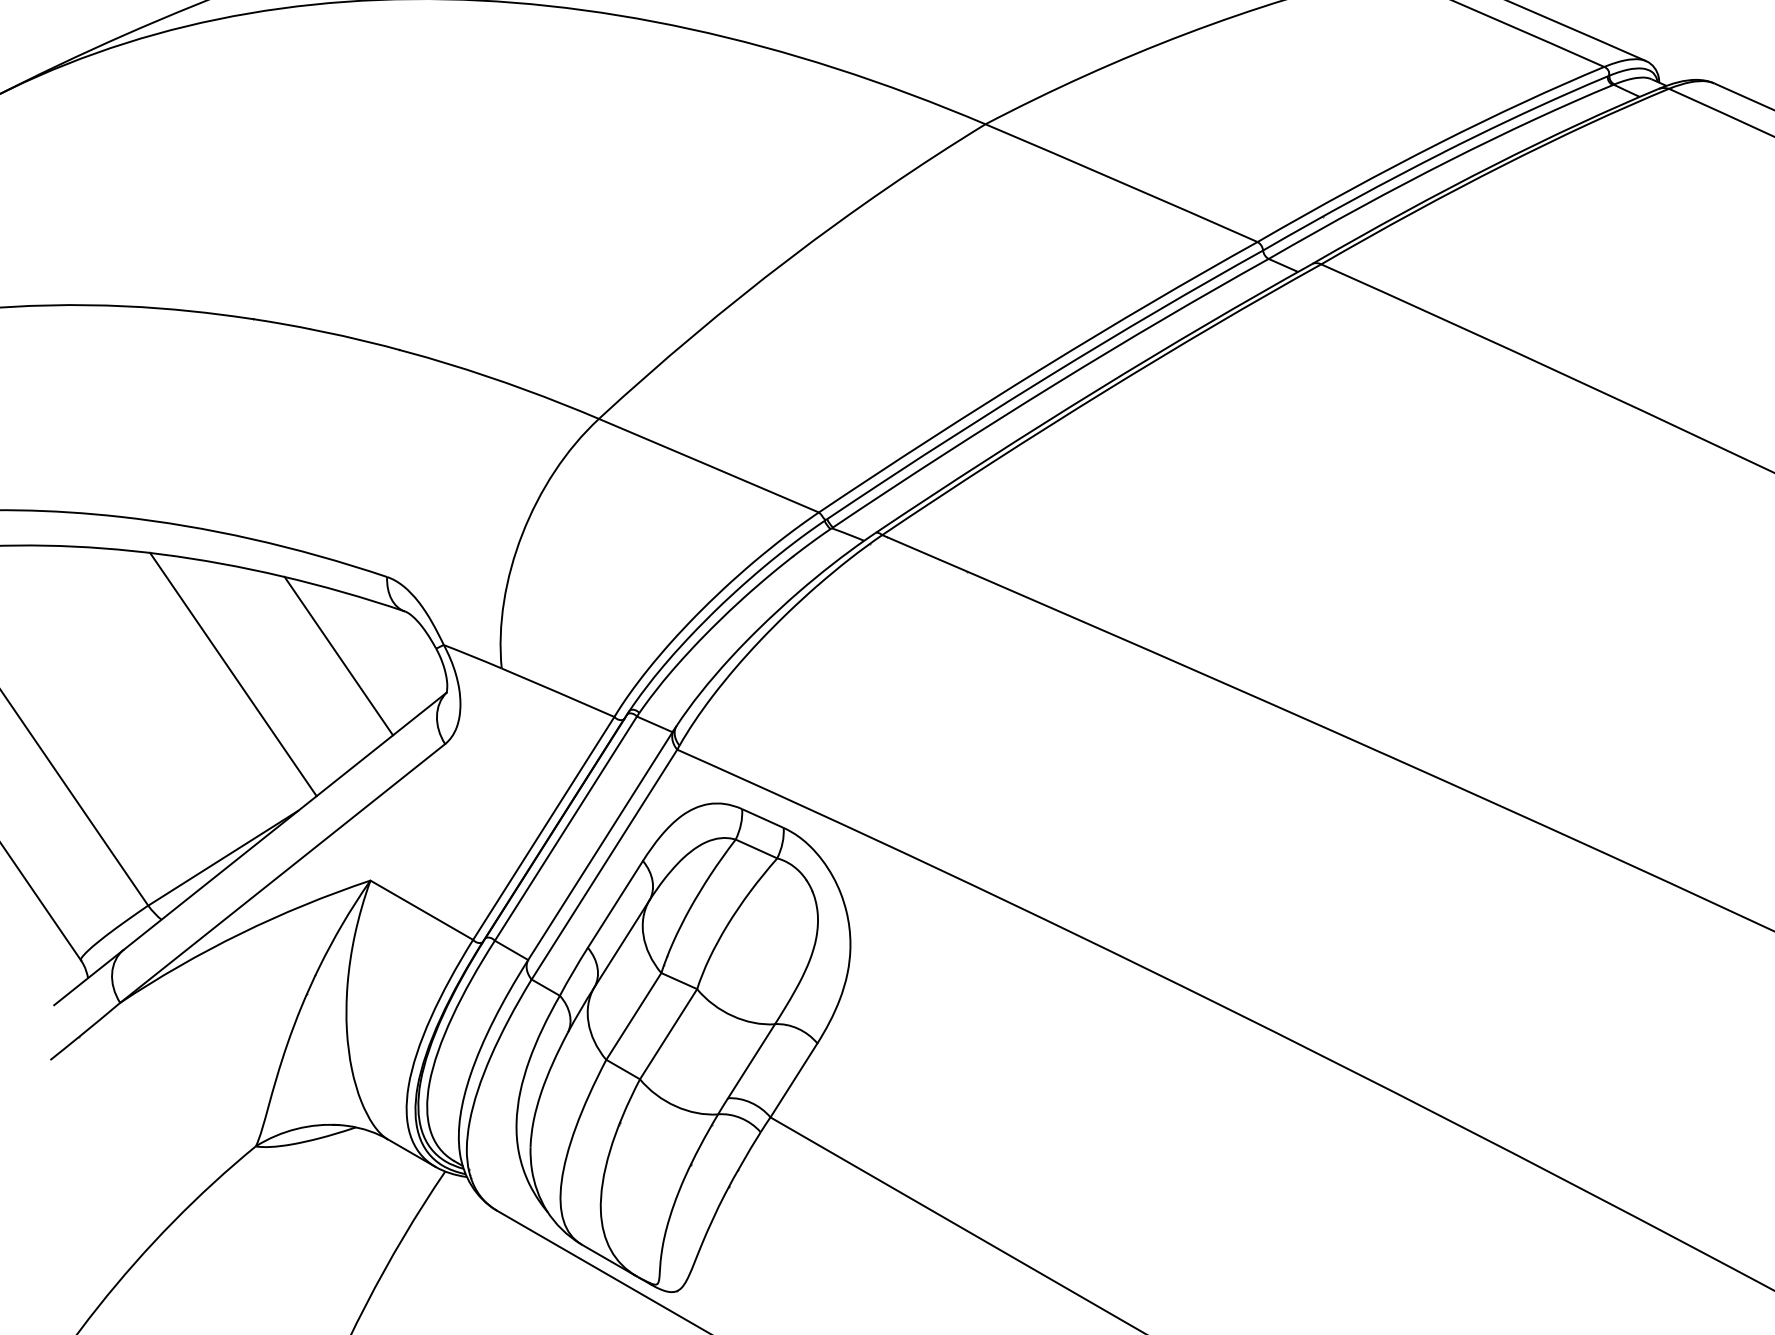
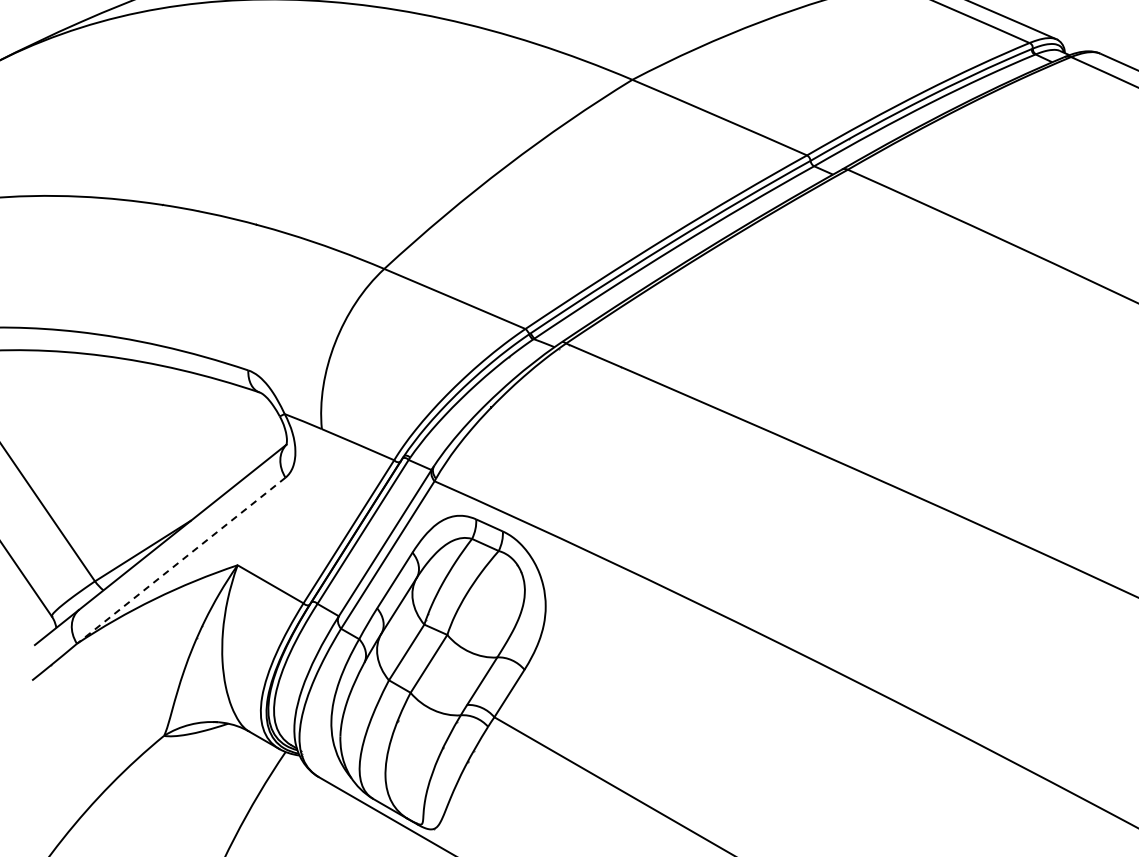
line: (339, 656) -> (217, 421), removed
line: (233, 673) -> (149, 432), removed
line: (281, 874) -> (180, 561), solid -> dashed

